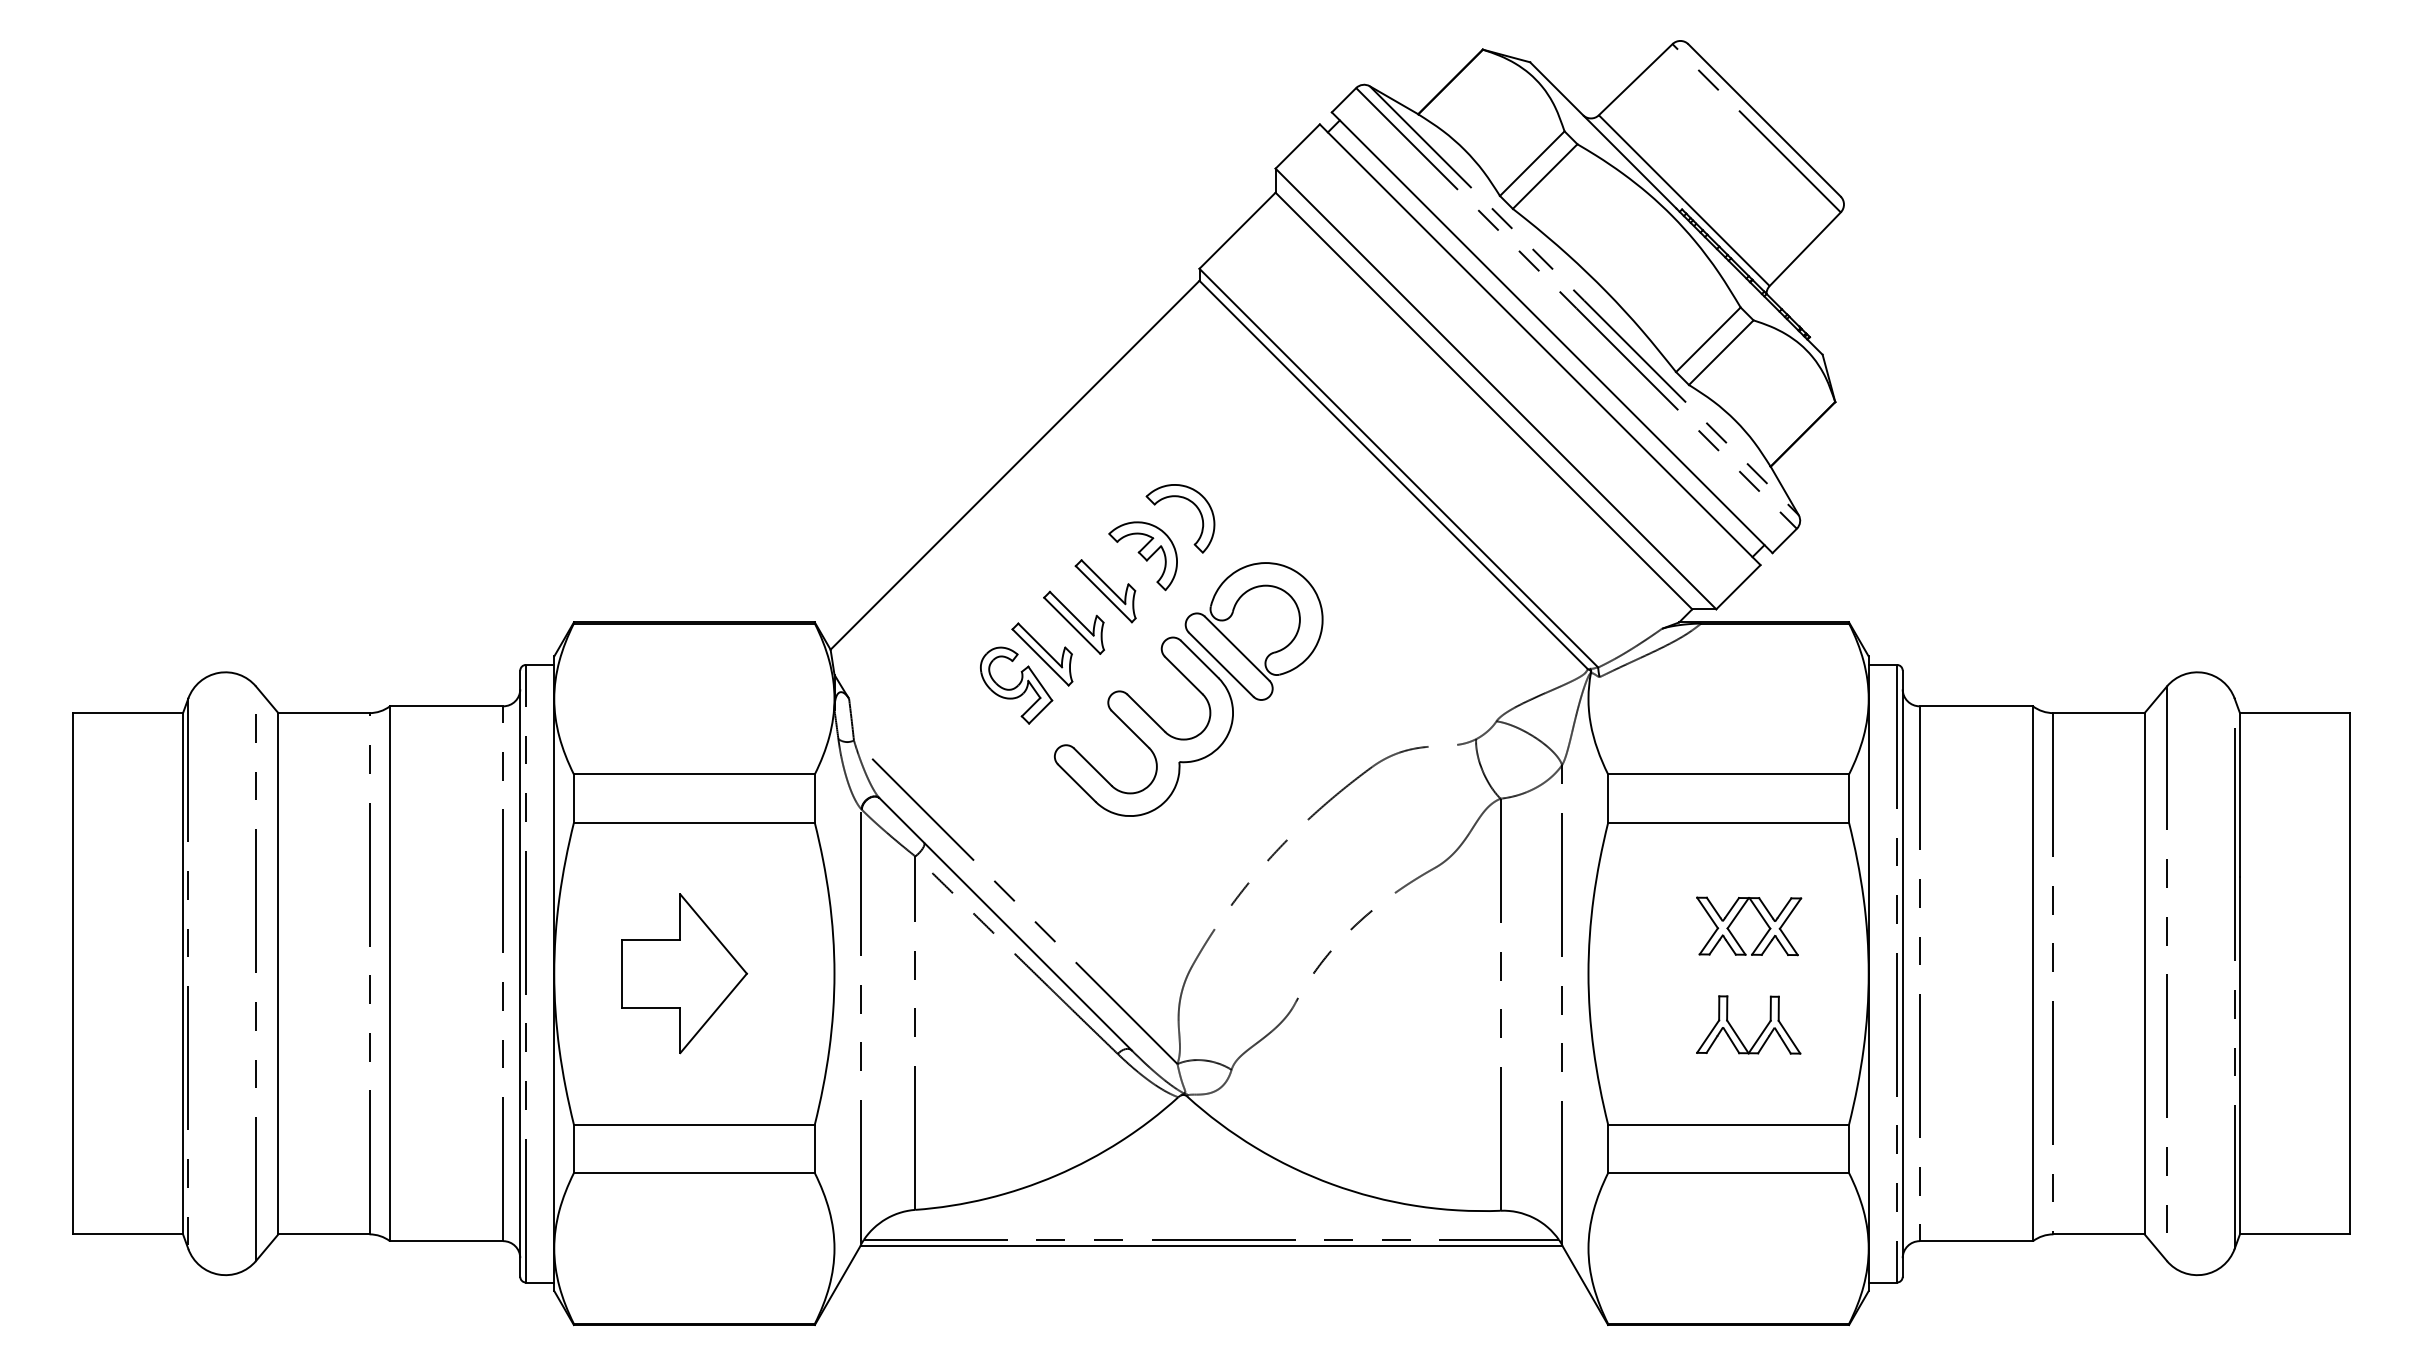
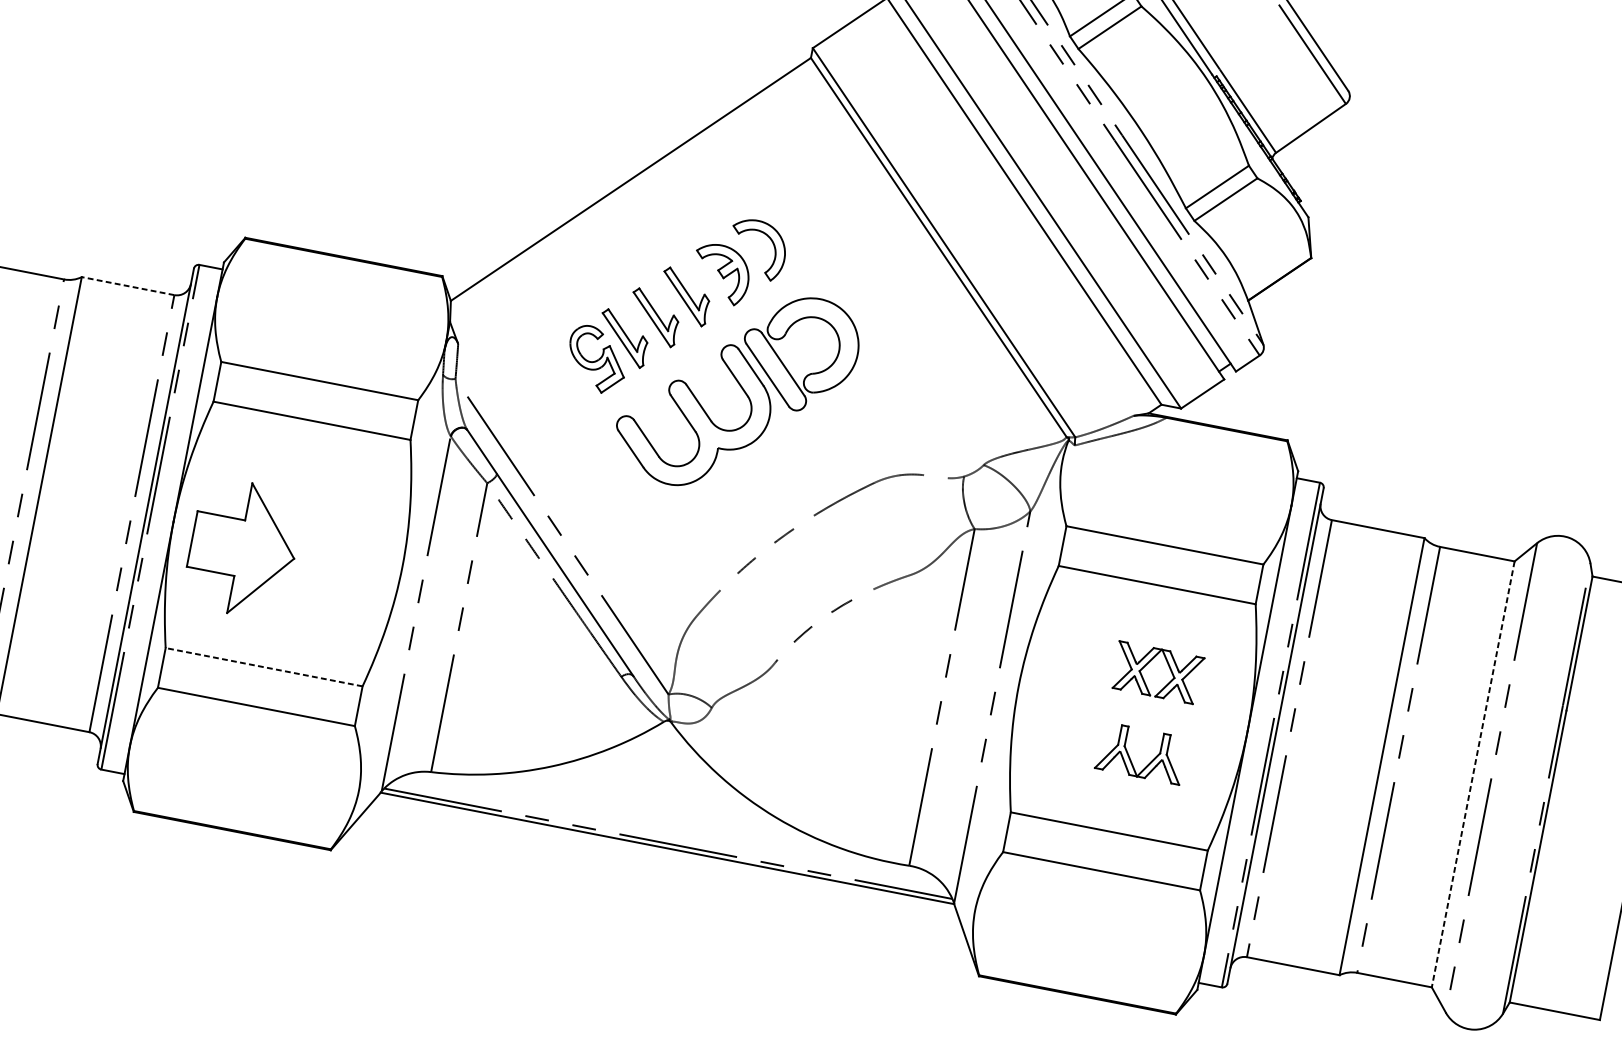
line: (446, 706) -> (127, 286), solid -> dashed
part: (684, 973) -> (243, 548), moved
line: (2144, 973) -> (1473, 774), solid -> dashed
line: (693, 1124) -> (263, 667), solid -> dashed

